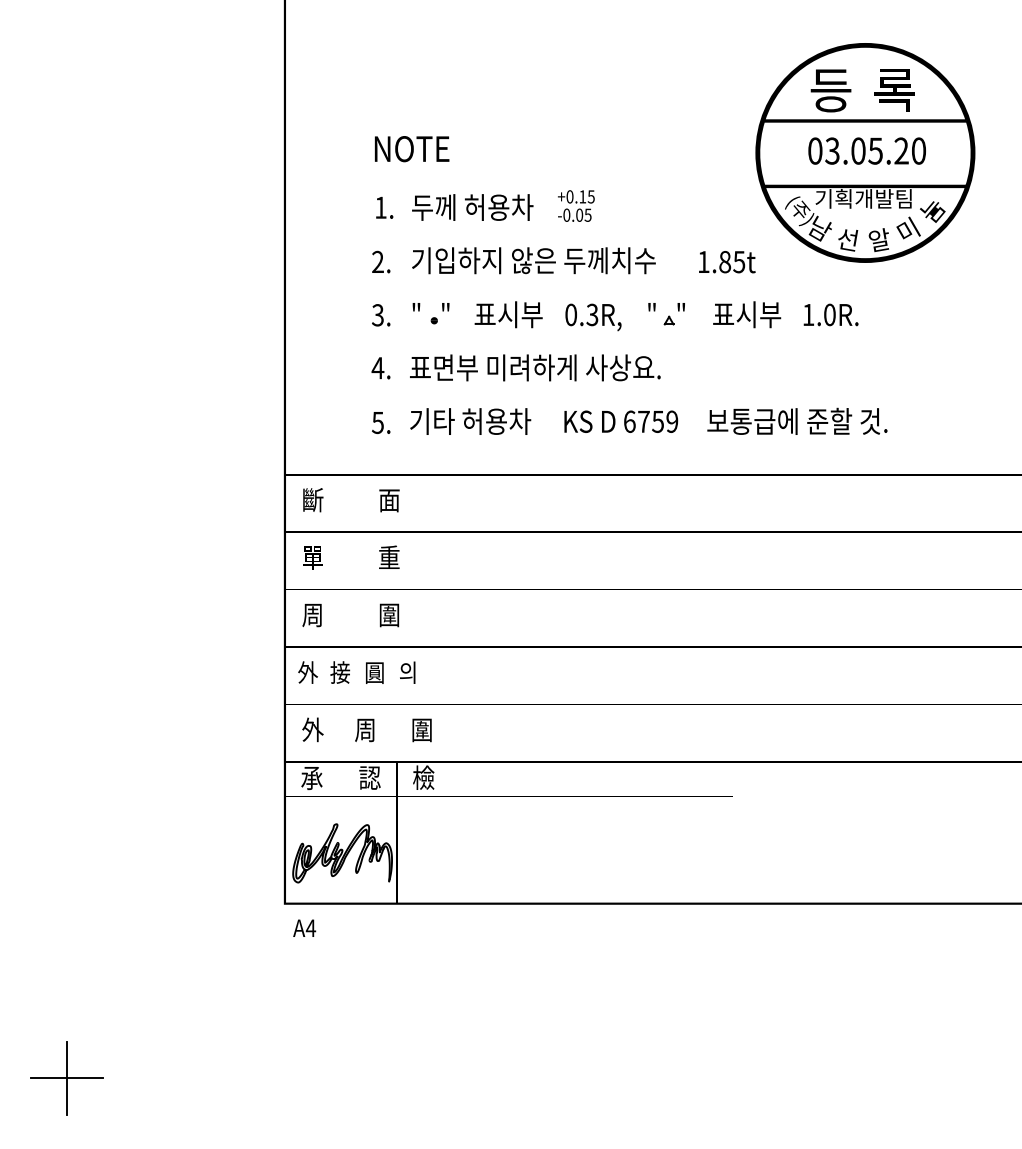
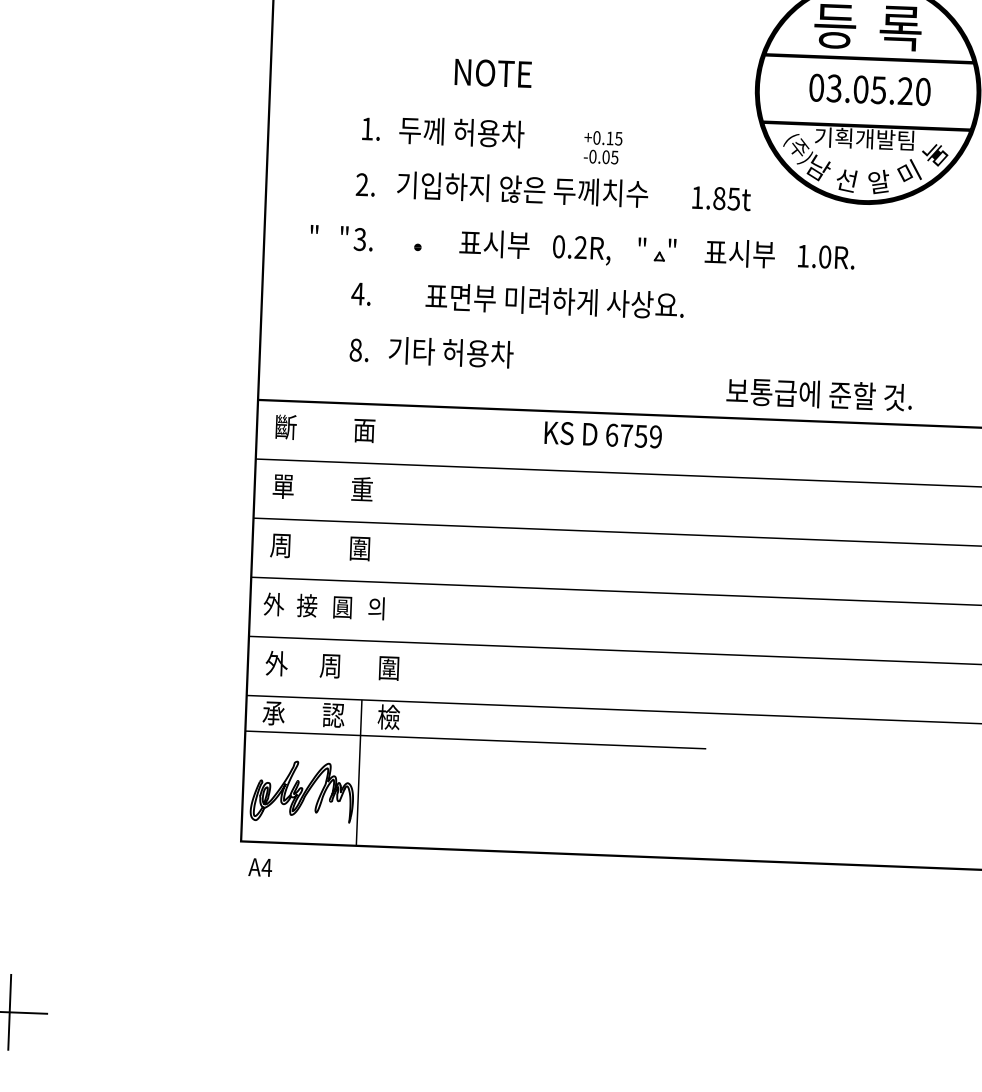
text: (412, 149) -> (493, 73), moved
text: (576, 205) -> (603, 147), moved
text: (430, 307) -> (329, 230), moved
text: (592, 315) -> (580, 248), 0.3R, -> 0.2R,
text: (535, 367) -> (555, 300), moved
text: (797, 420) -> (819, 393), moved
text: (621, 421) -> (603, 434), moved
text: (377, 422) -> (355, 349), 5. -> 8.

